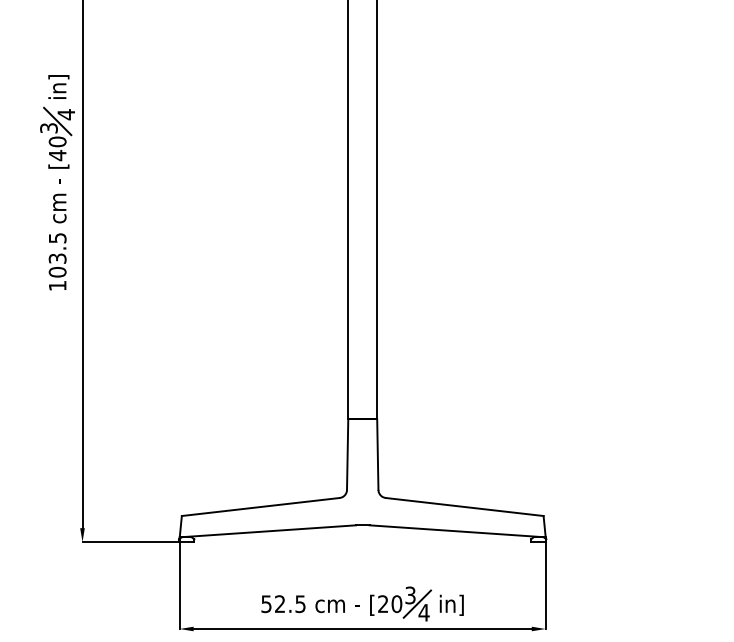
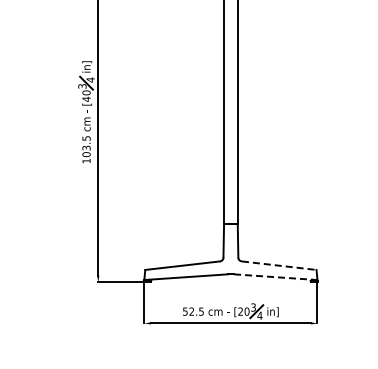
line: (465, 506) -> (279, 265), solid -> dashed
line: (454, 531) -> (274, 277), solid -> dashed

